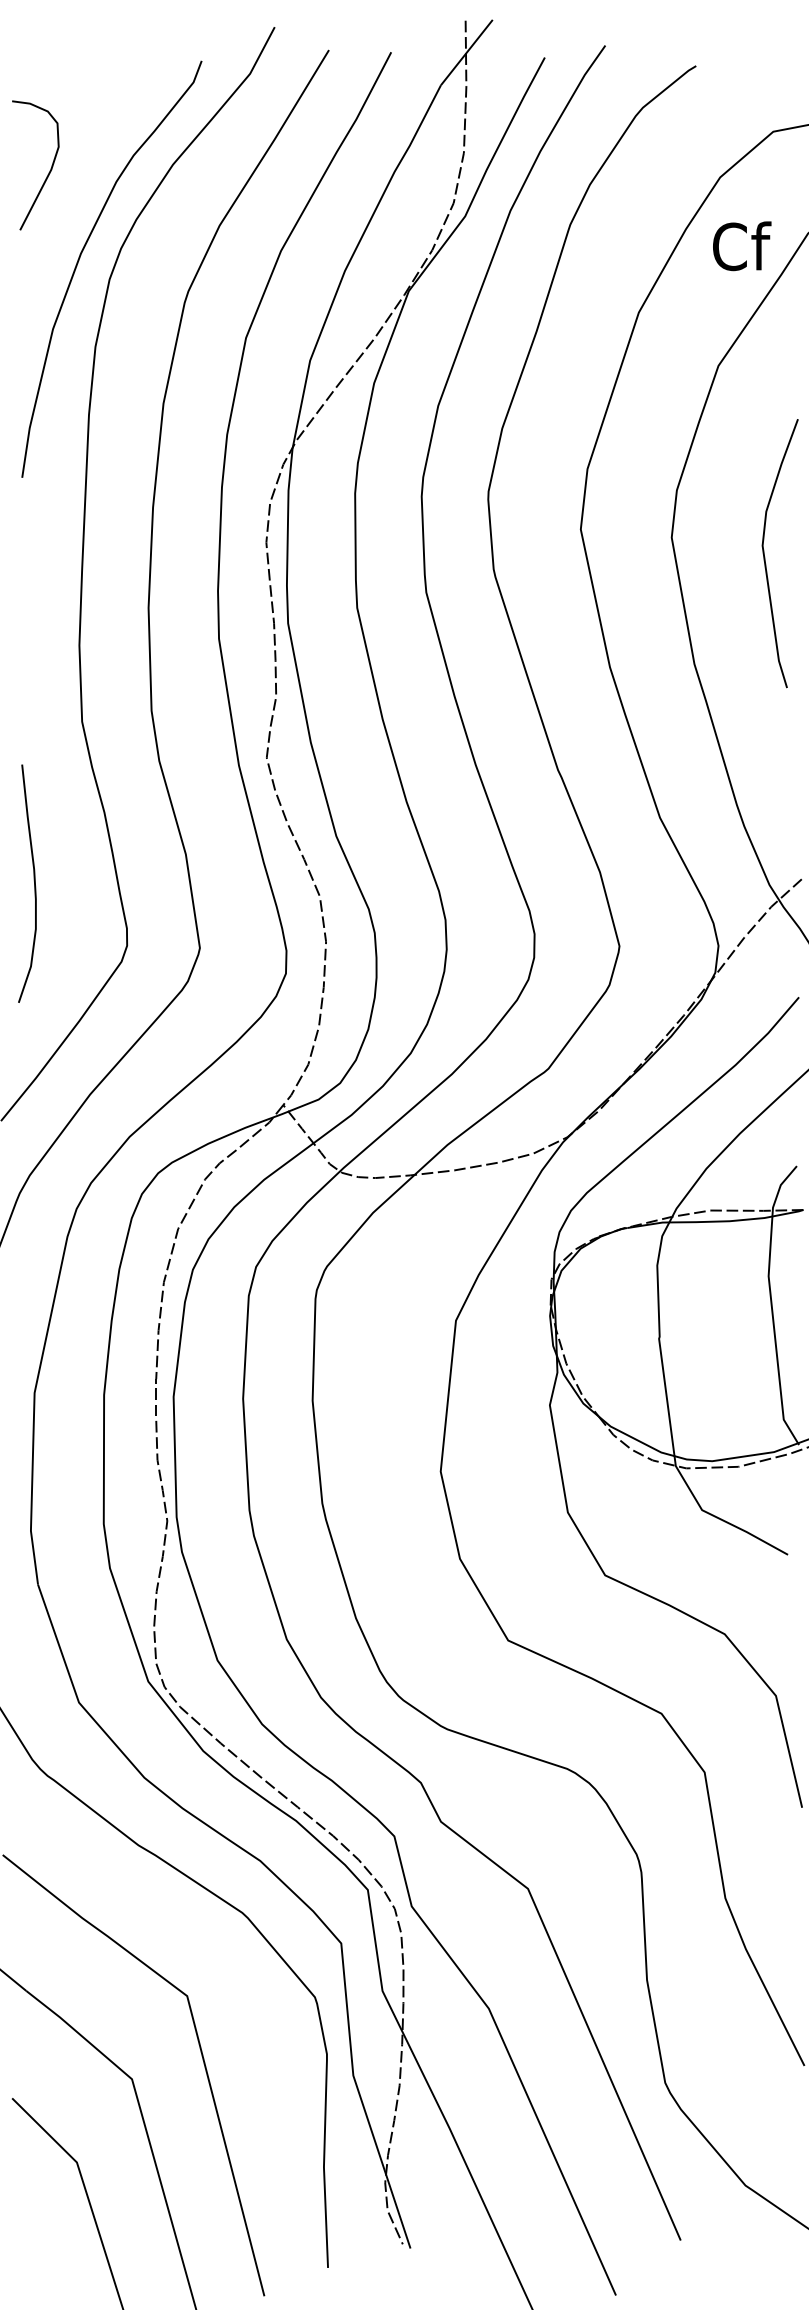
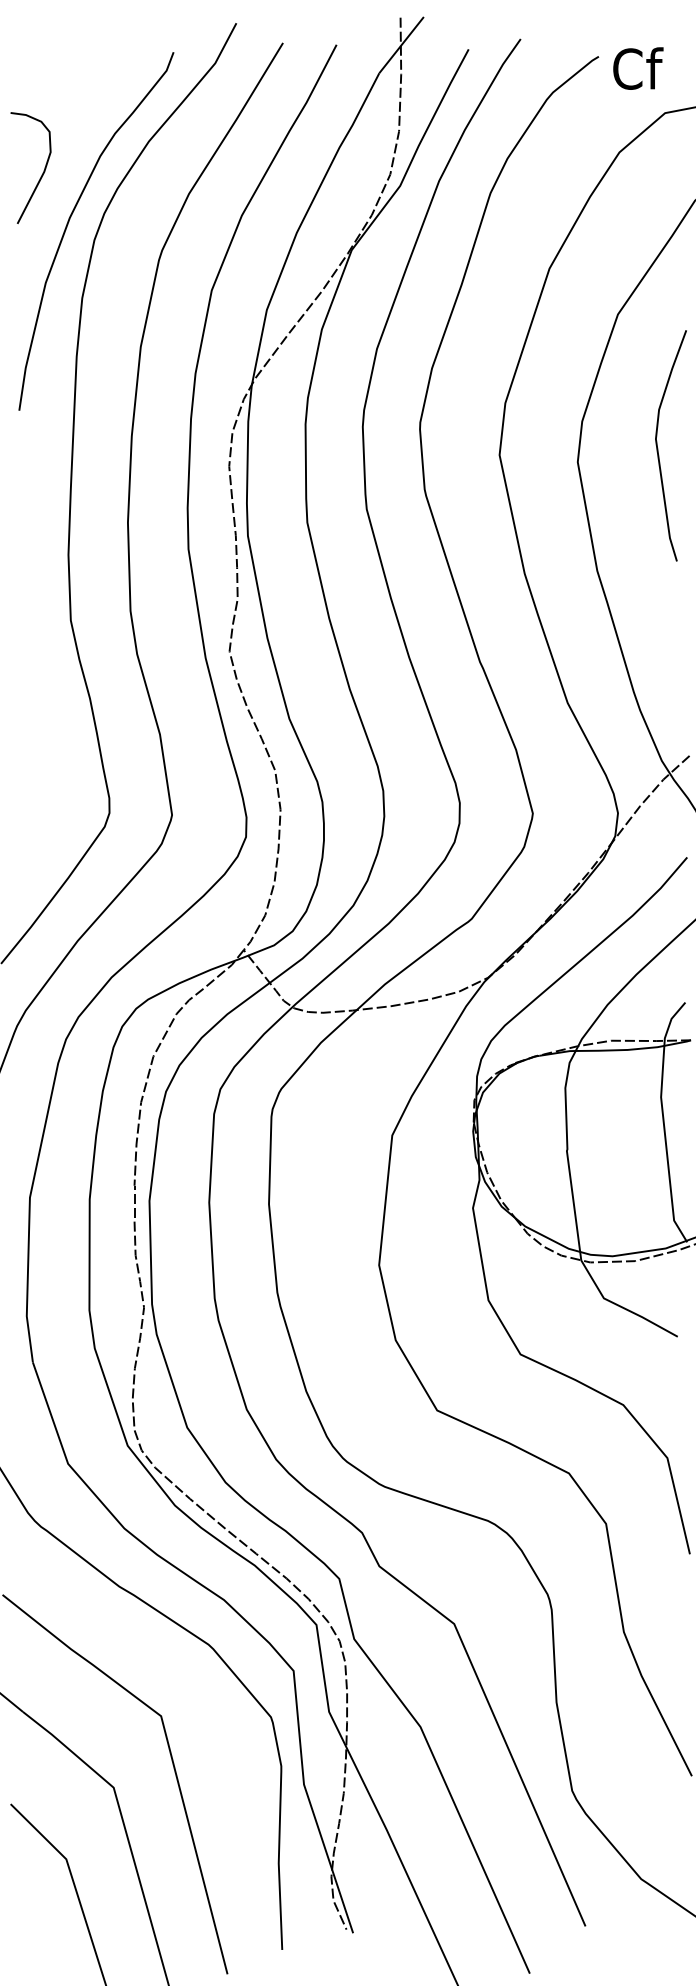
curve: (49, 170) -> (42, 172), moved
text: (742, 246) -> (638, 68), moved
curve: (765, 556) -> (658, 448), moved
curve: (34, 883) -> (29, 759), removed

